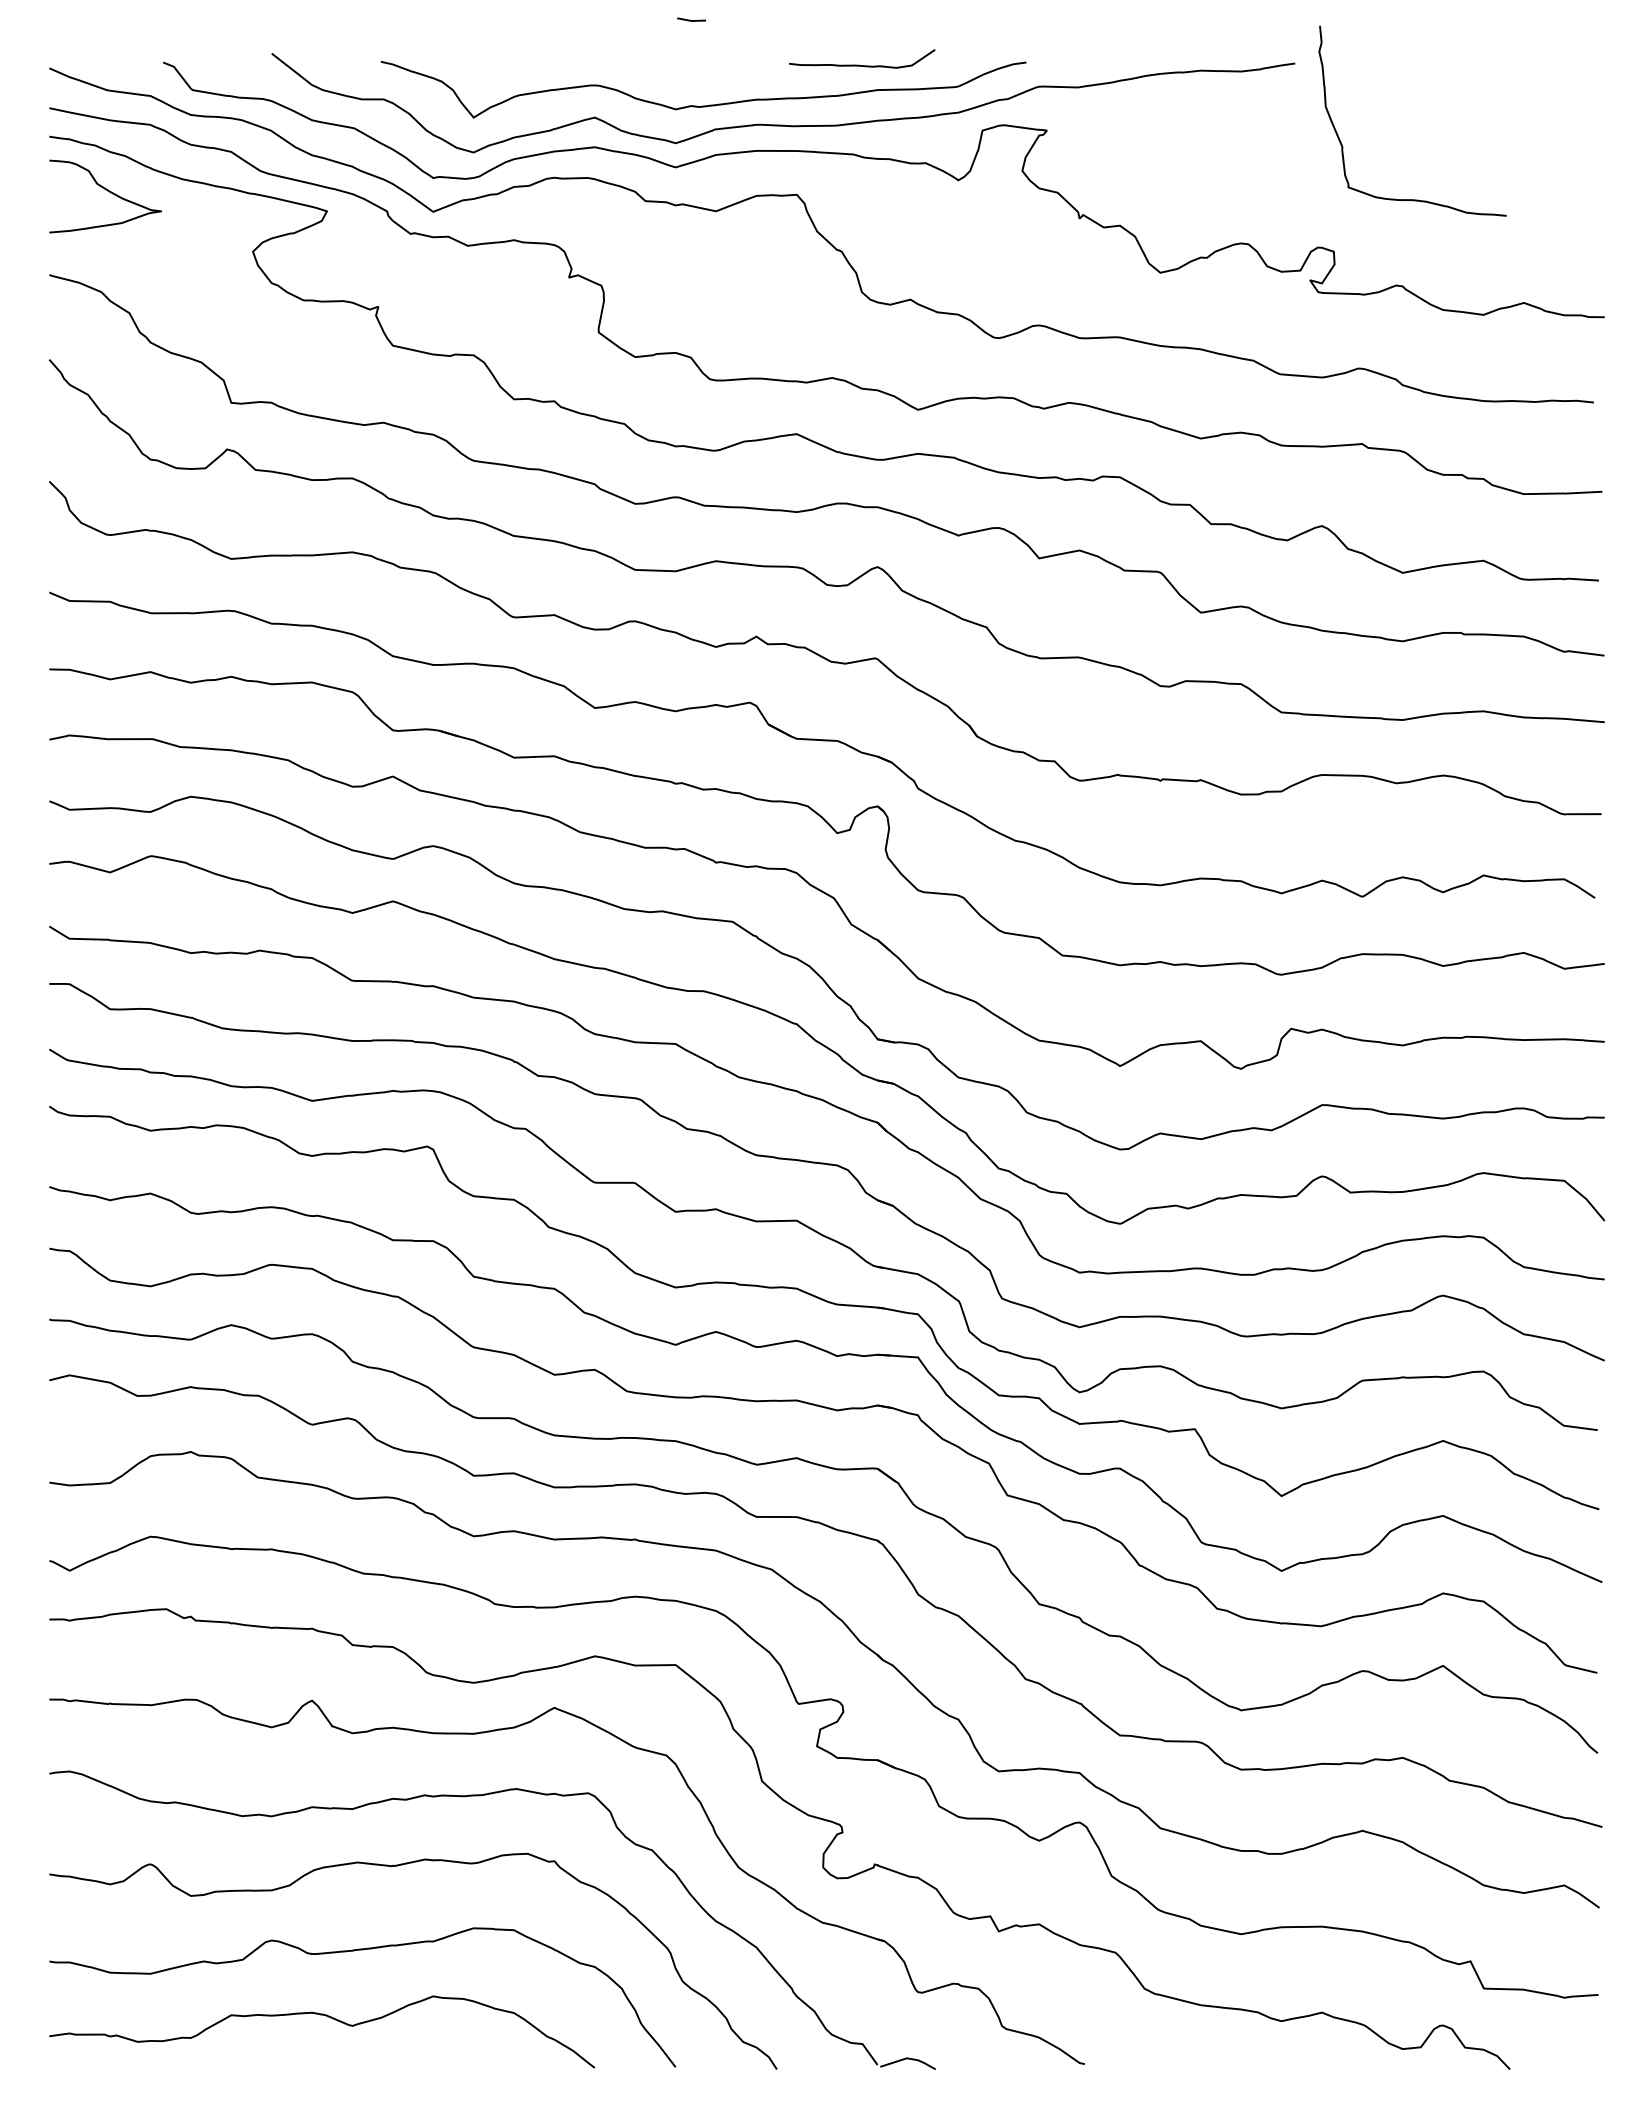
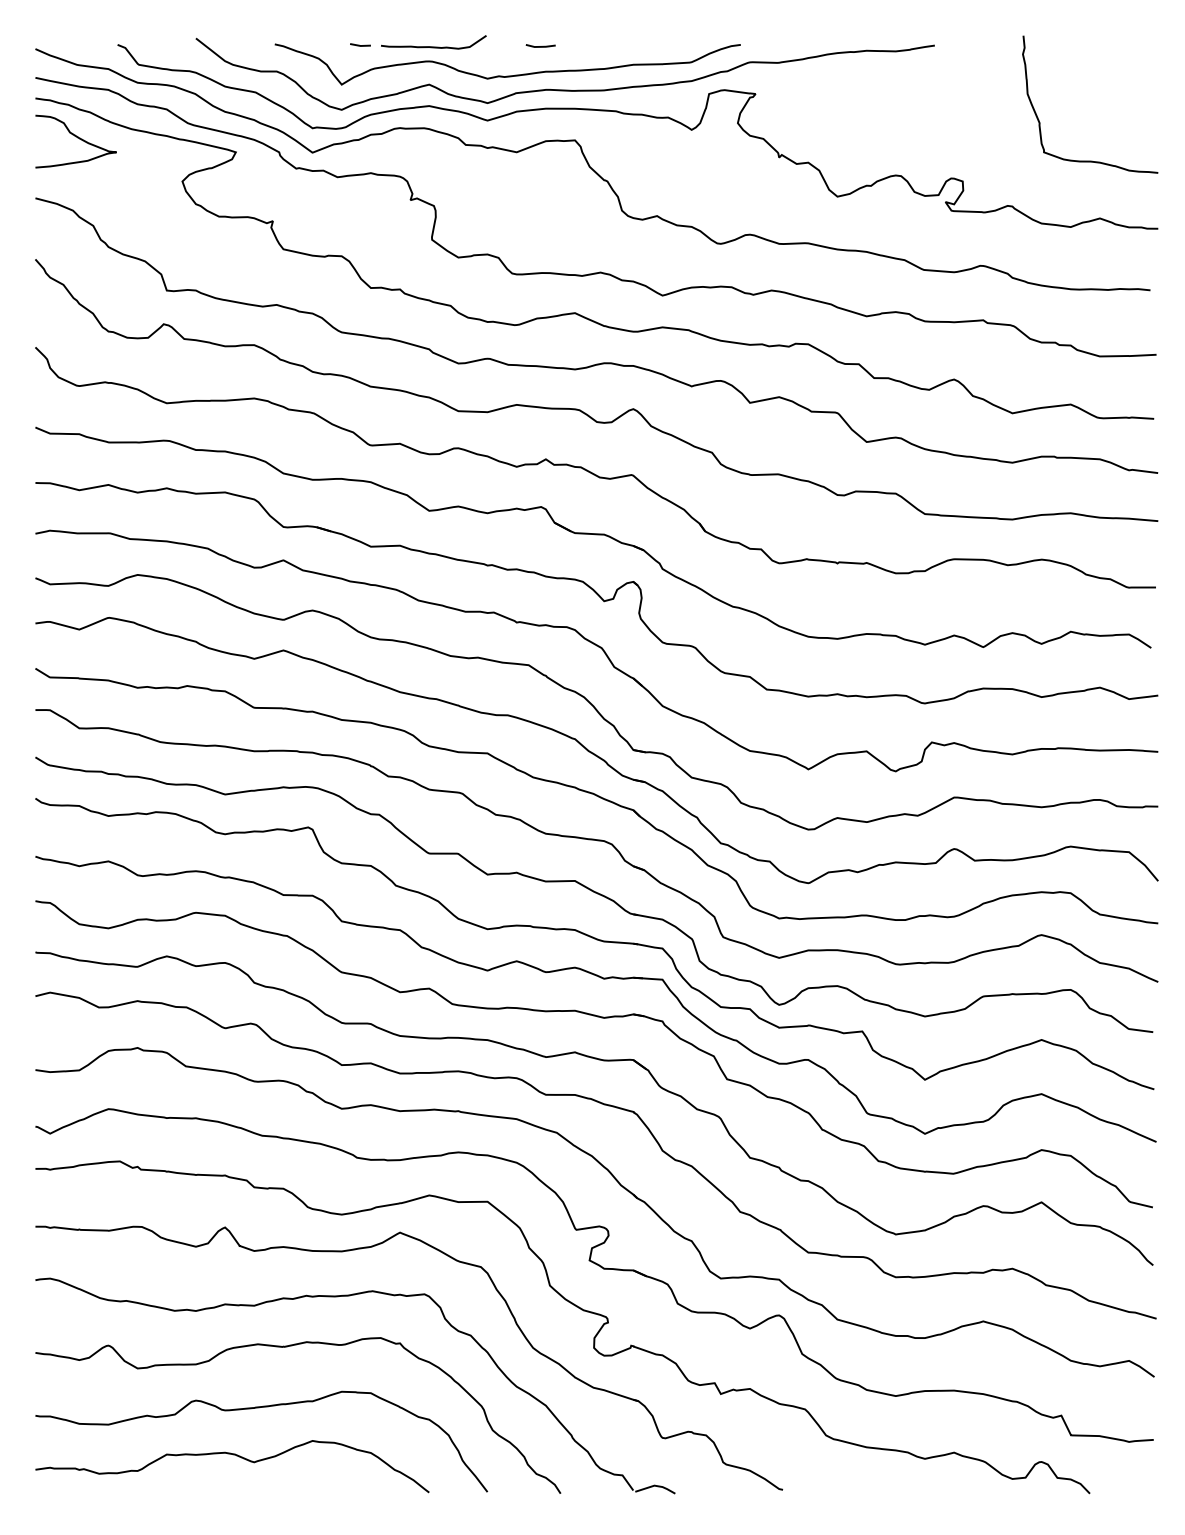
line: (690, 19) -> (359, 44), moved
line: (748, 64) -> (540, 46), added
curve: (859, 64) -> (431, 46), moved
curve: (1343, 146) -> (1040, 122), moved

